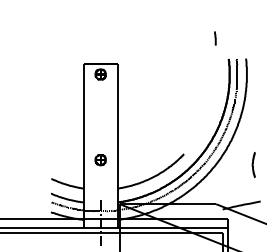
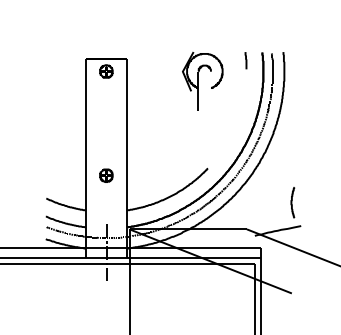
line: (214, 38) -> (245, 60), moved
part: (179, 82) -> (202, 81), added
curve: (253, 164) -> (292, 202), moved

